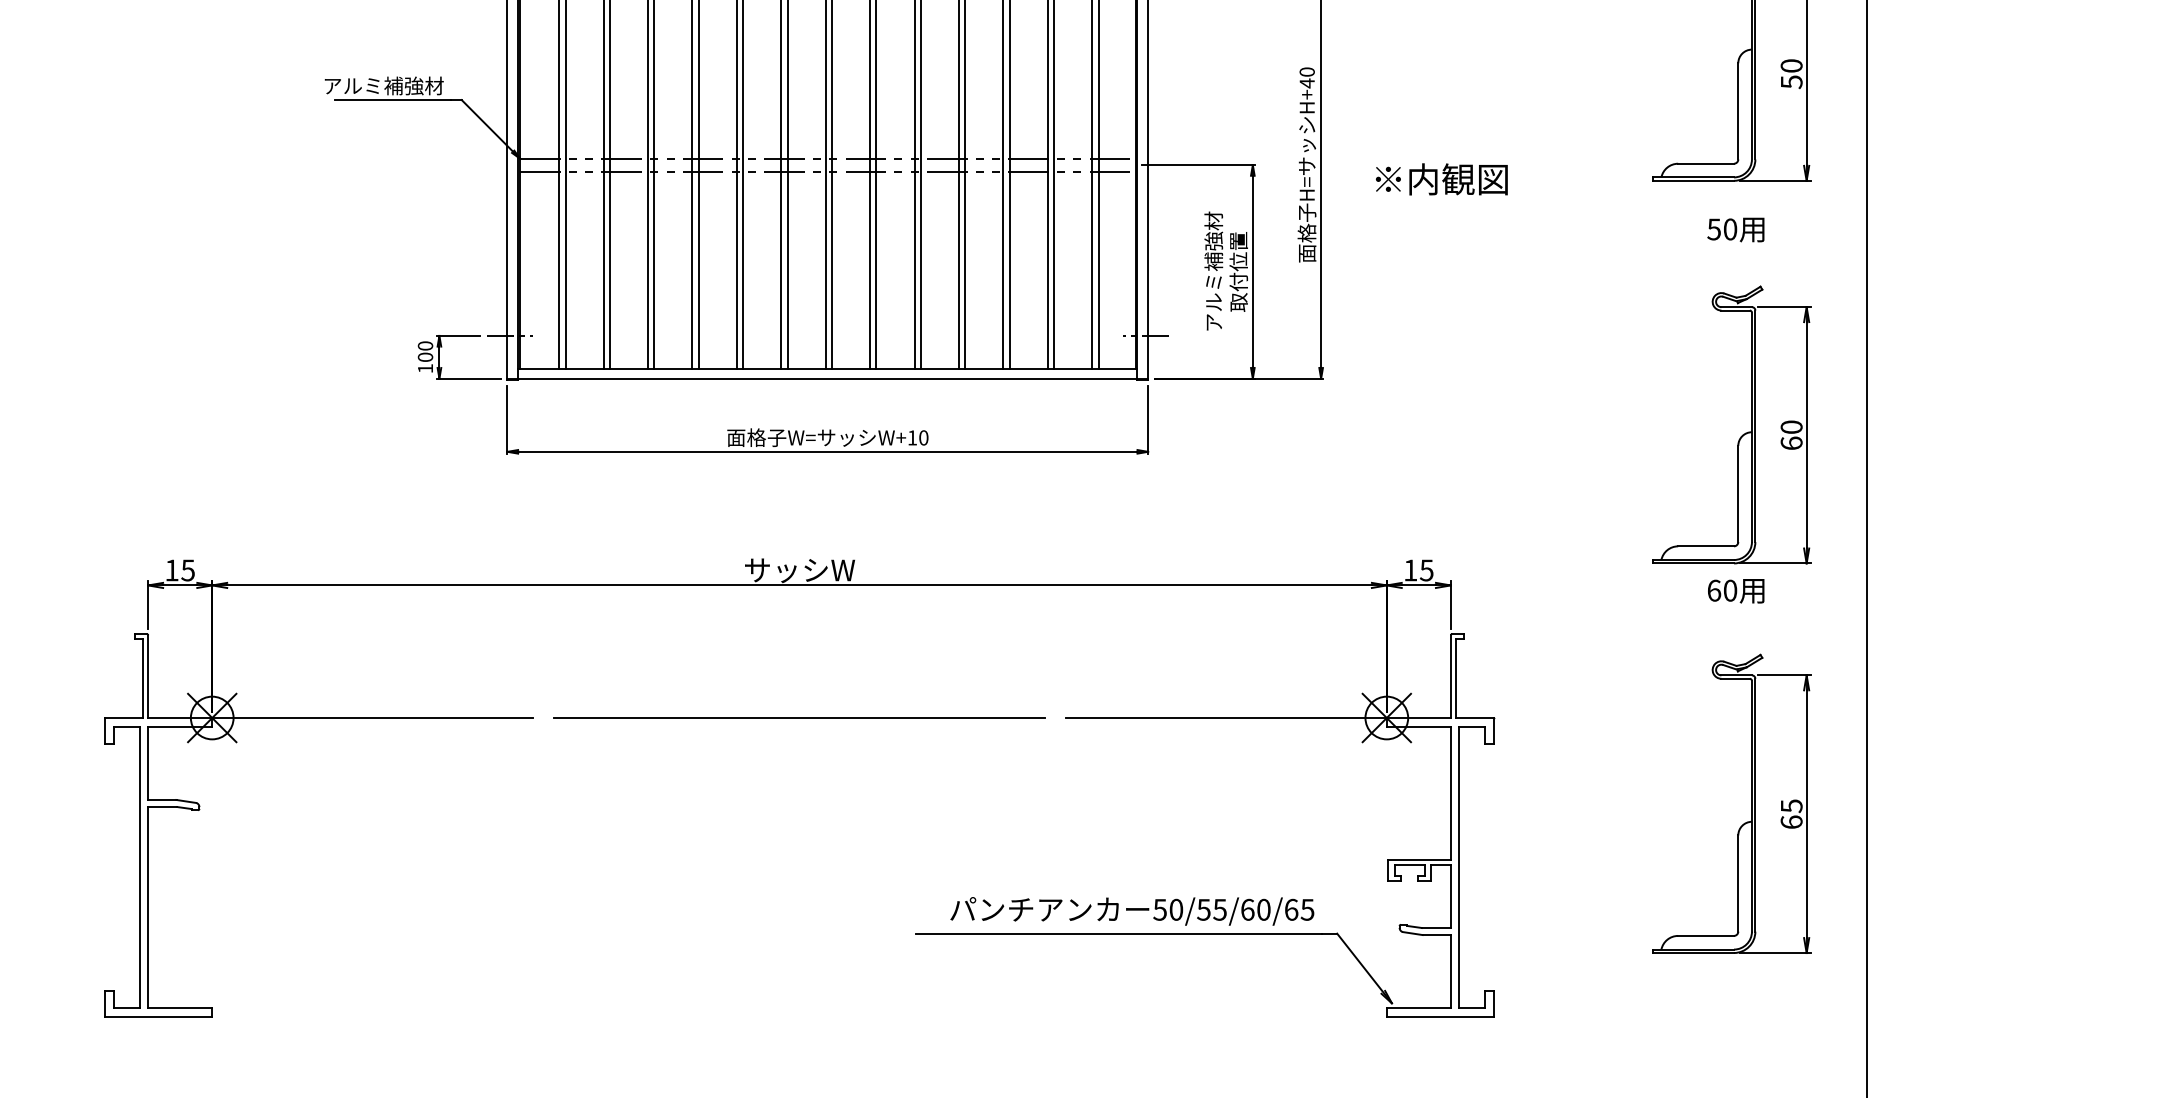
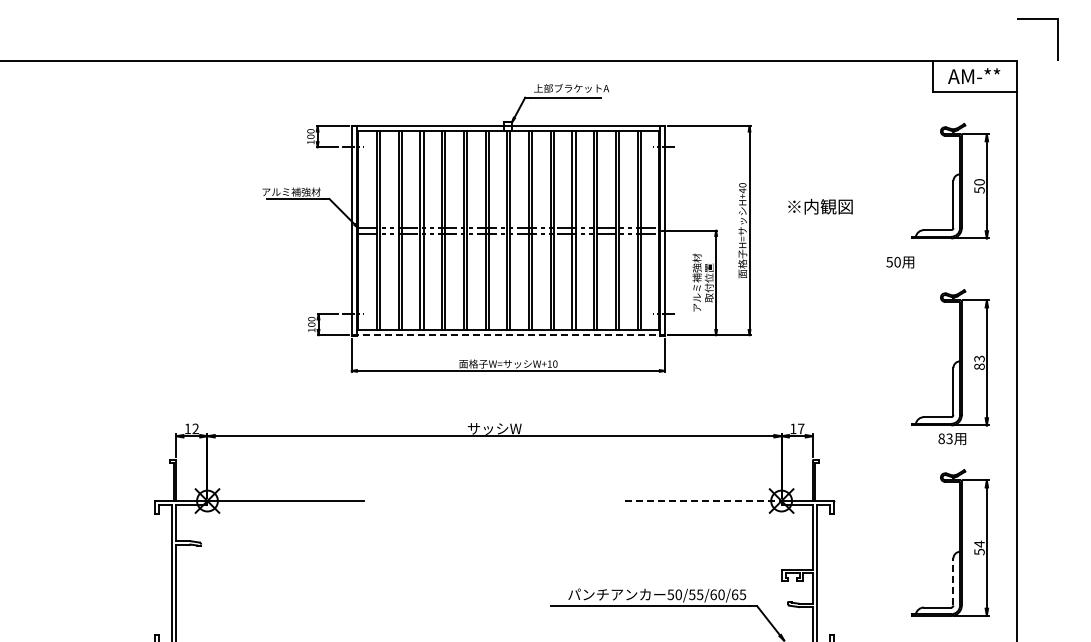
text: (1441, 178) -> (820, 206), moved
text: (1736, 229) -> (900, 262), moved
line: (828, 379) -> (508, 335), solid -> dashed
text: (1791, 434) -> (979, 362), 60 -> 83
text: (187, 569) -> (195, 428), 15 -> 12
text: (1427, 569) -> (801, 428), 15 -> 17
text: (1722, 590) -> (945, 438), 60 -> 83
line: (799, 718) -> (494, 501), removed
line: (1226, 718) -> (703, 501), solid -> dashed
text: (1791, 813) -> (979, 547), 65 -> 54
line: (1738, 882) -> (953, 581), solid -> dashed

